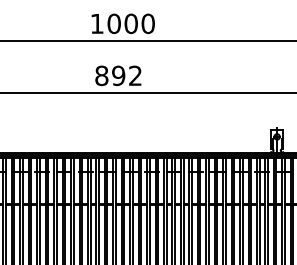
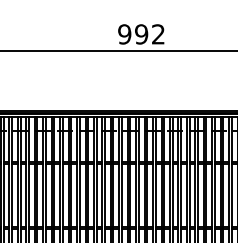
text: (101, 75) -> (124, 34), 892 -> 992

